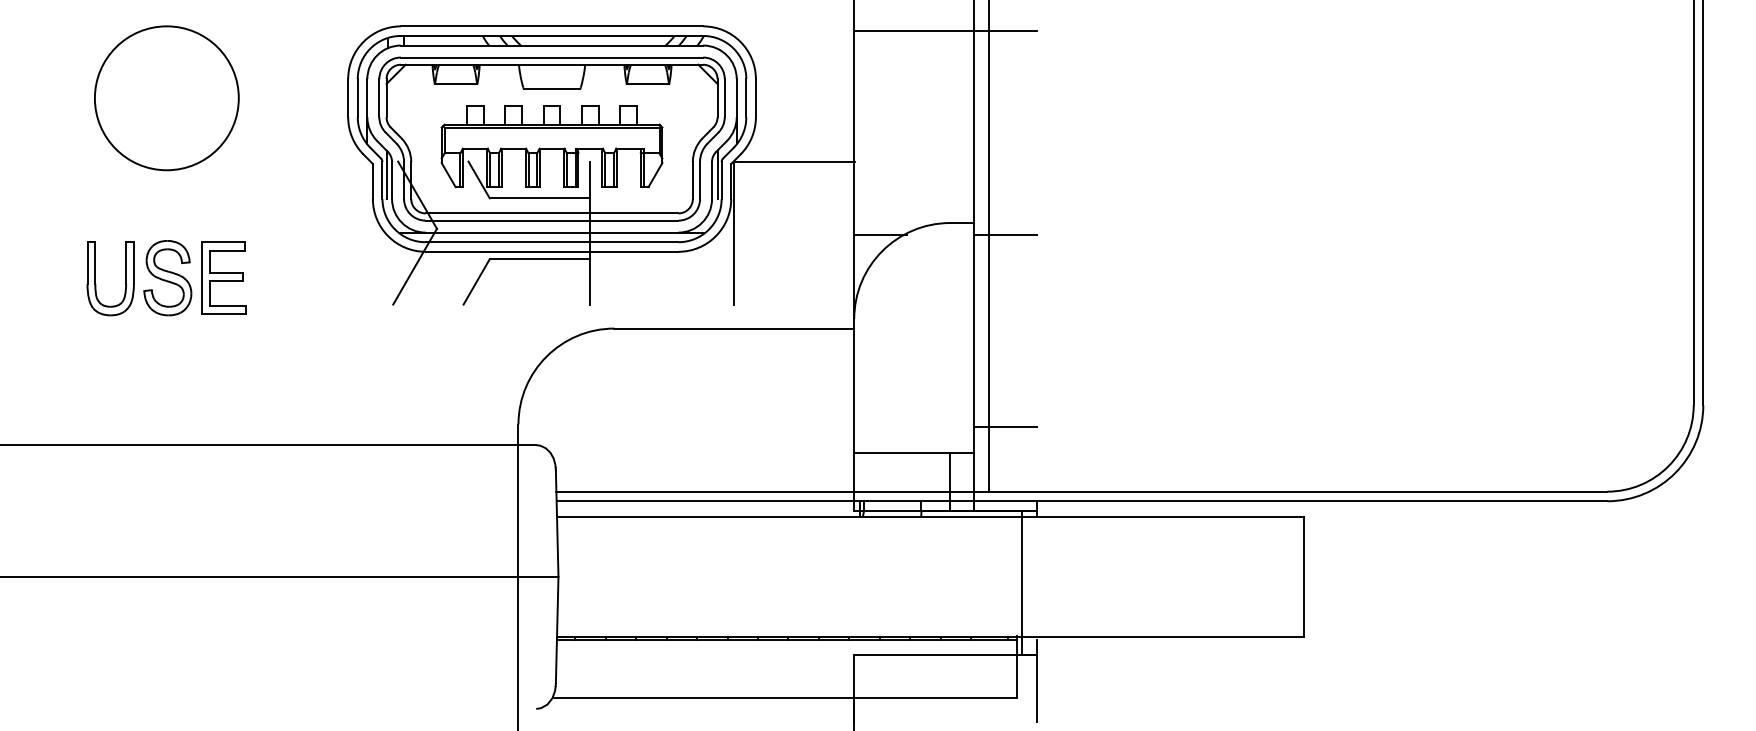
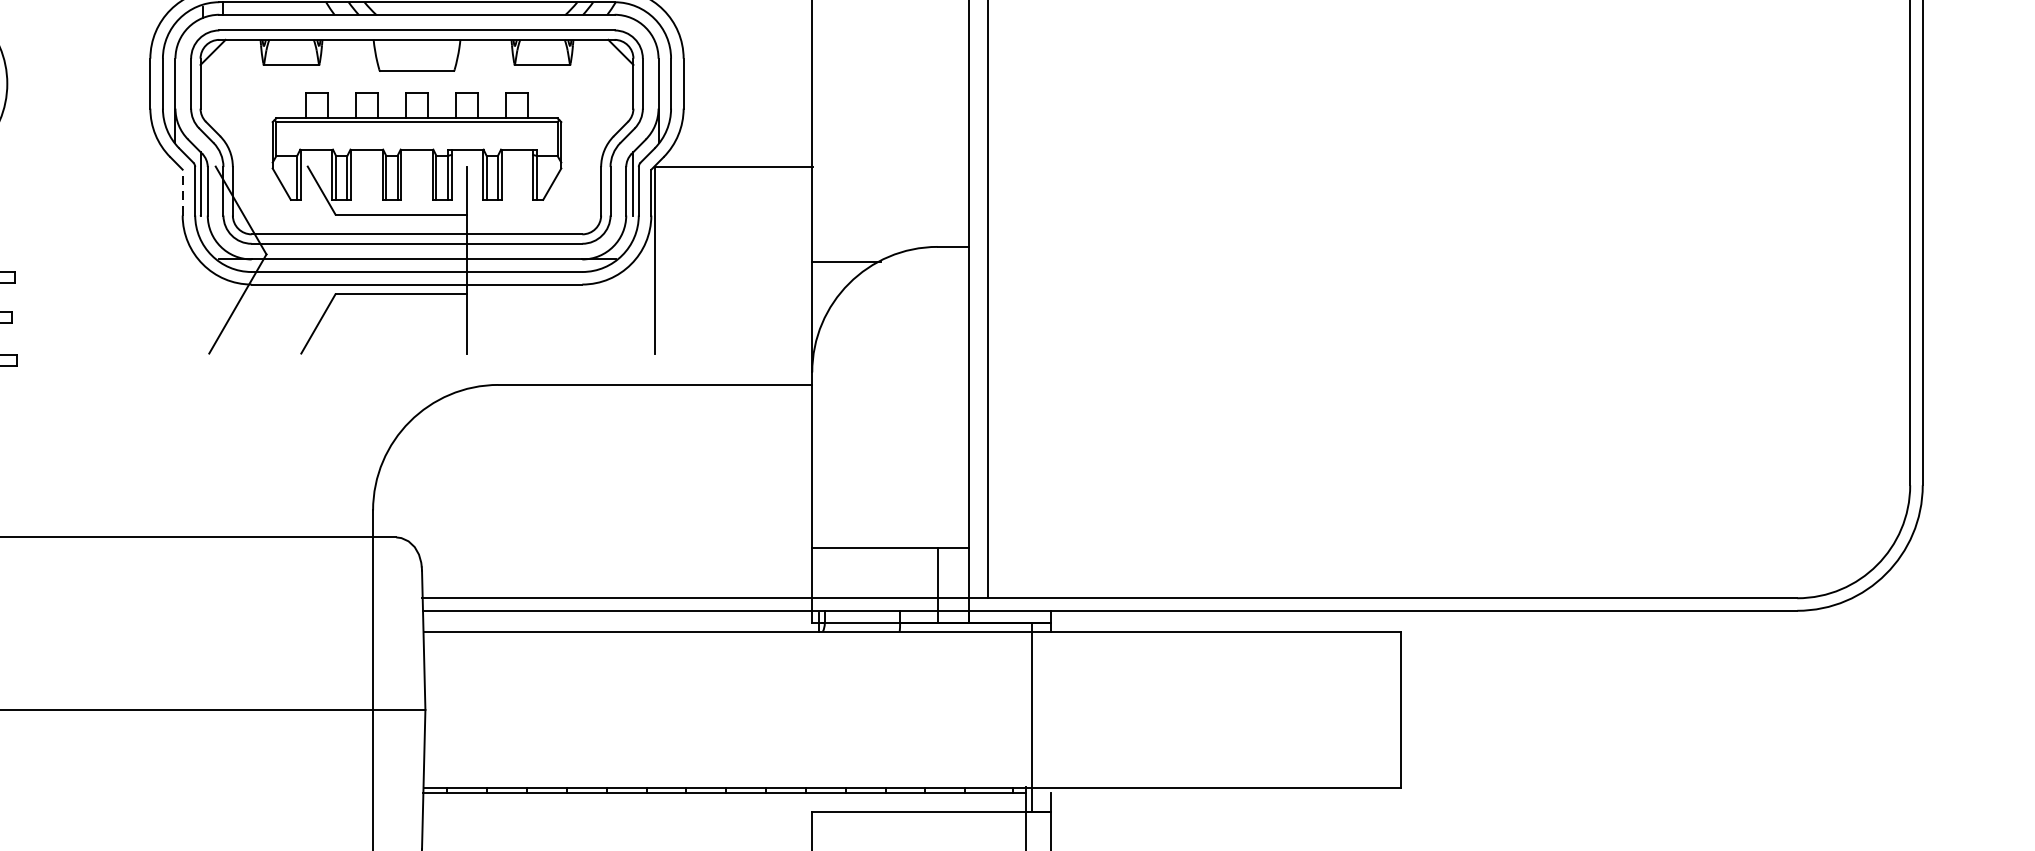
line: (372, 181) -> (182, 192), solid -> dashed
line: (1005, 234) -> (1010, 261), removed
line: (1005, 426) -> (1010, 513), removed

